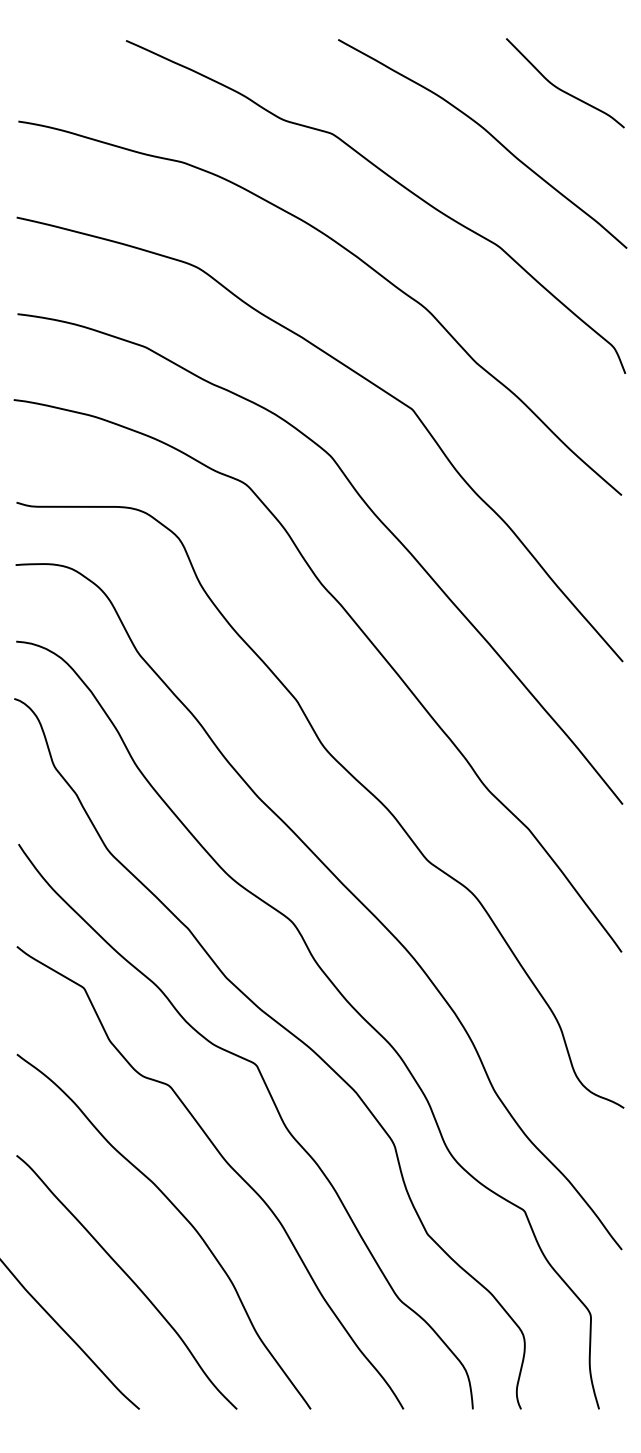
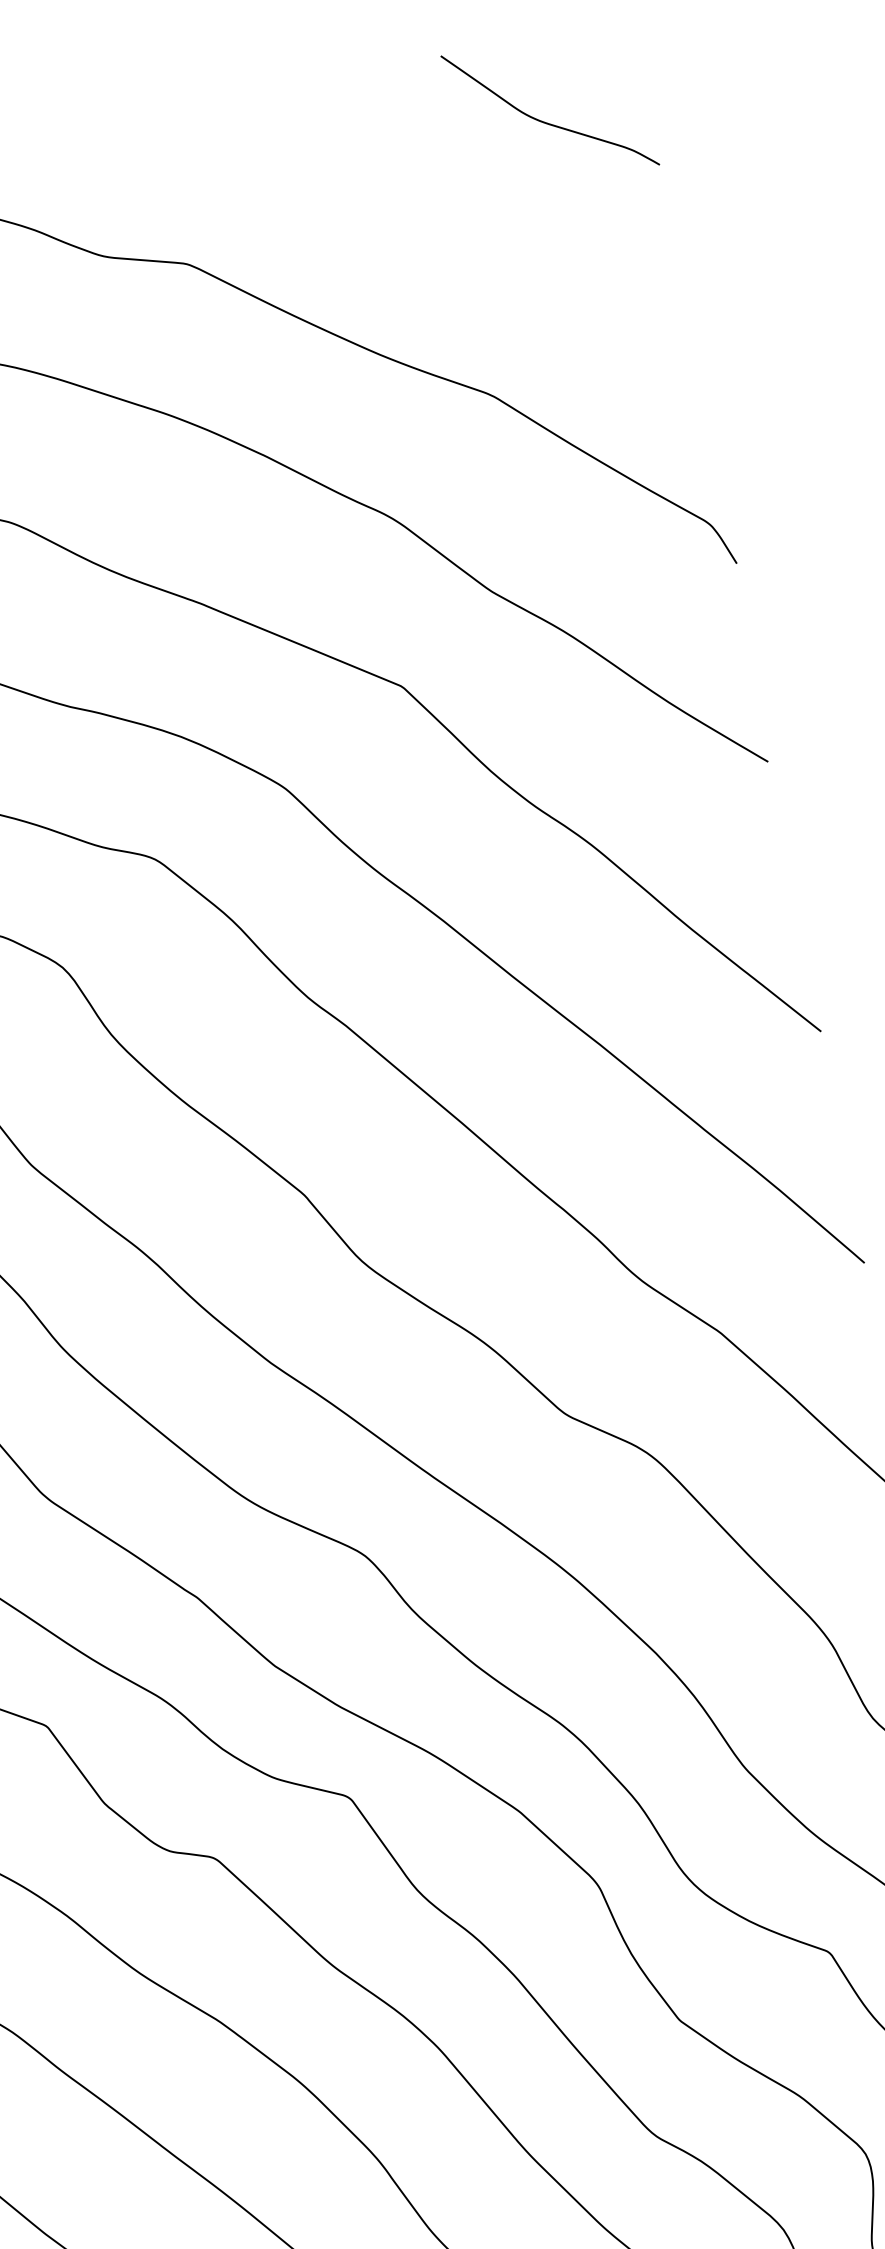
curve: (490, 135) -> (444, 218), removed

